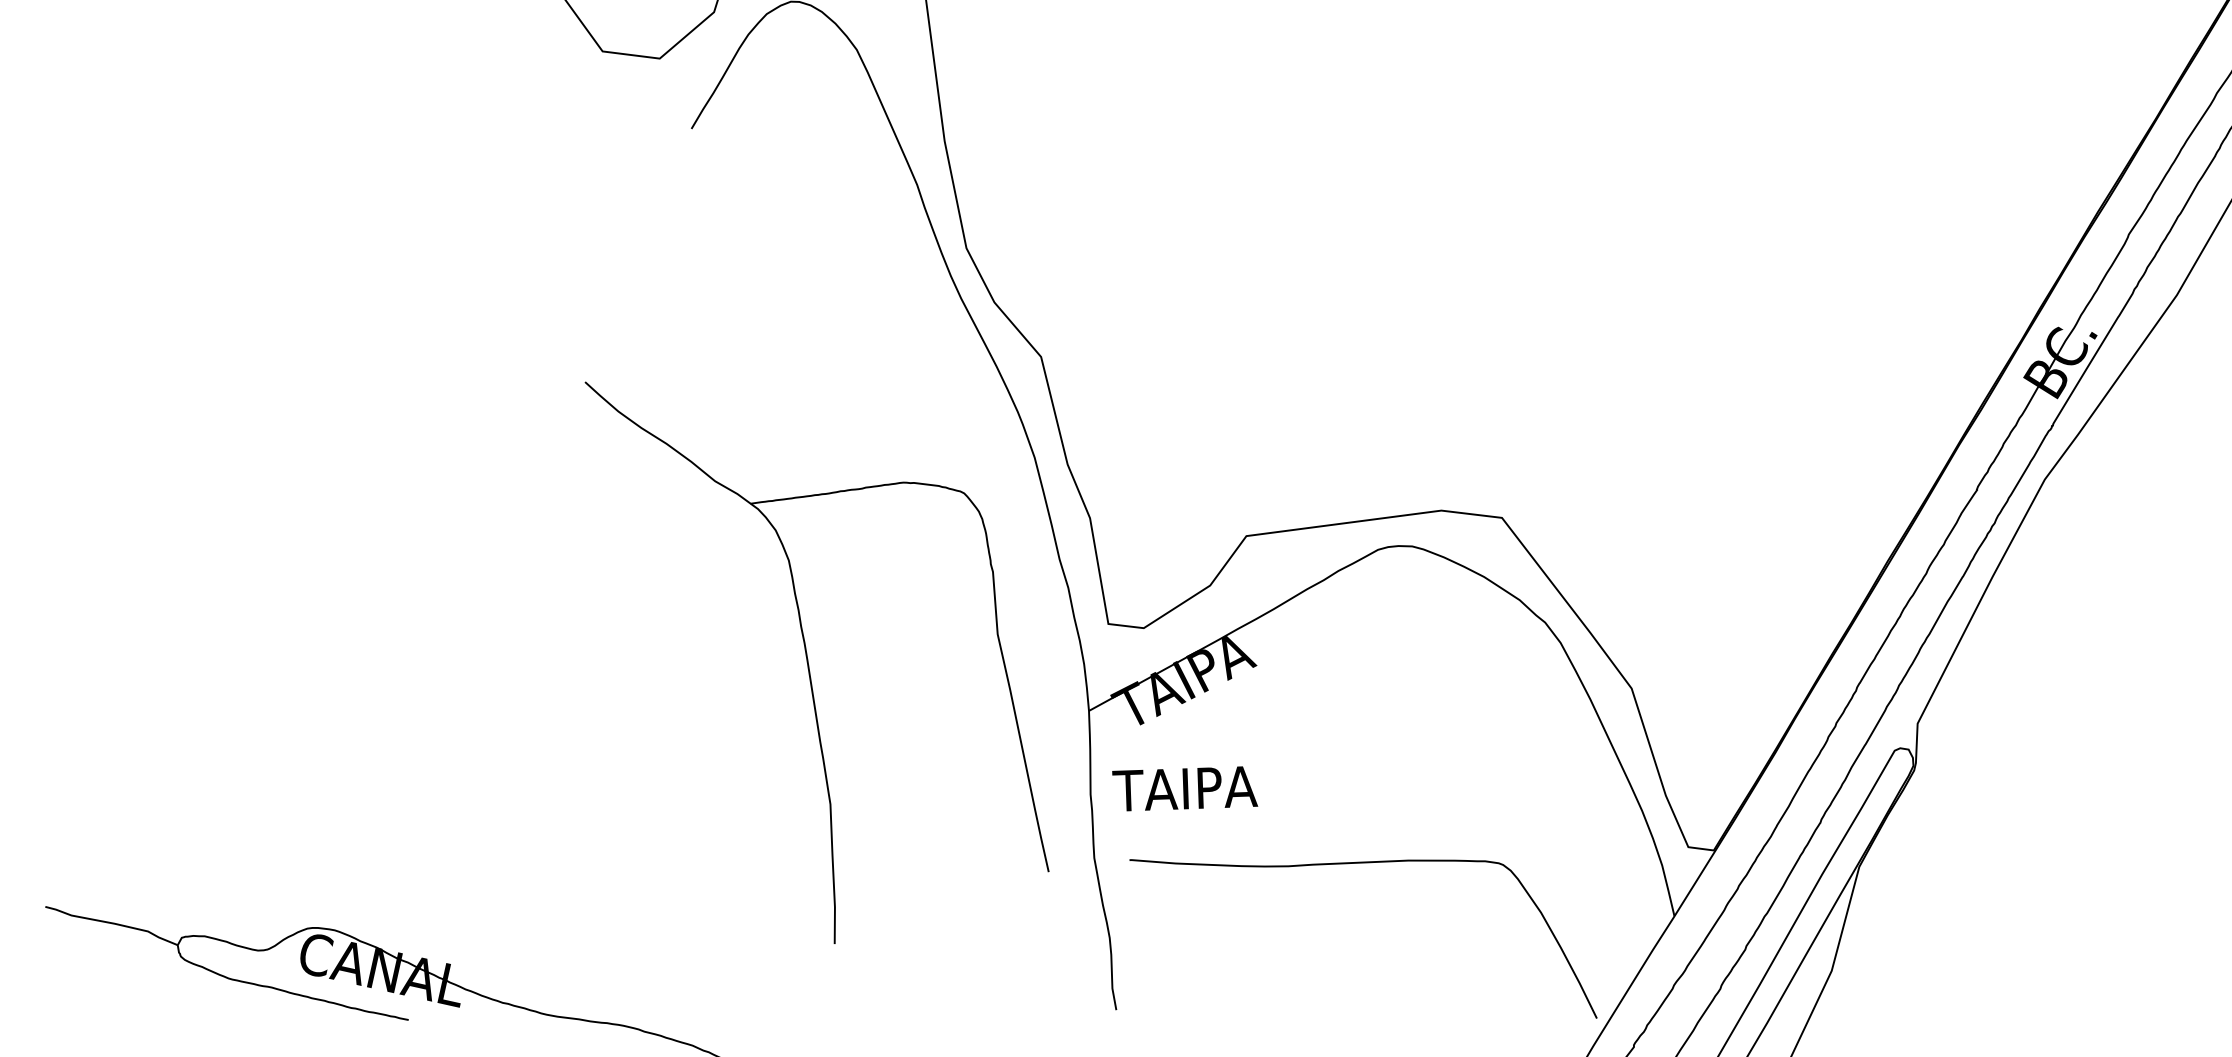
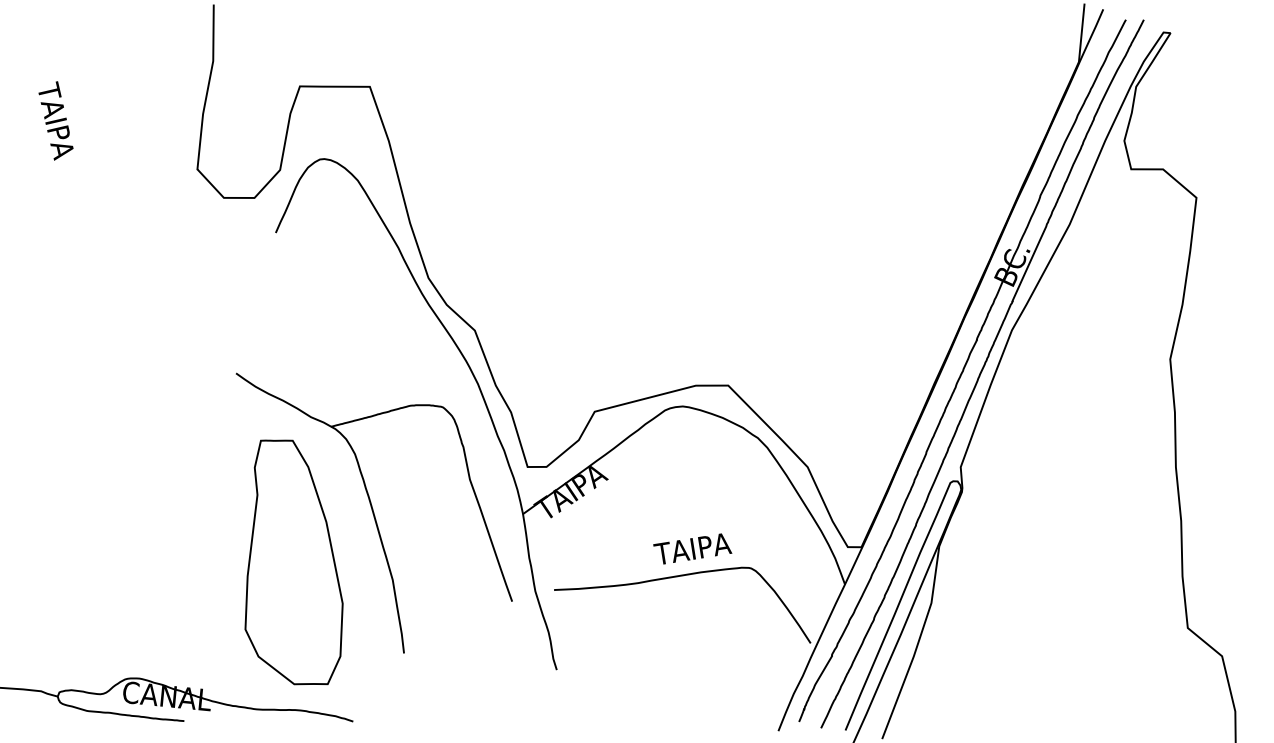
part: (648, 748) -> (293, 562), added
text: (1184, 787) -> (692, 548), moved

